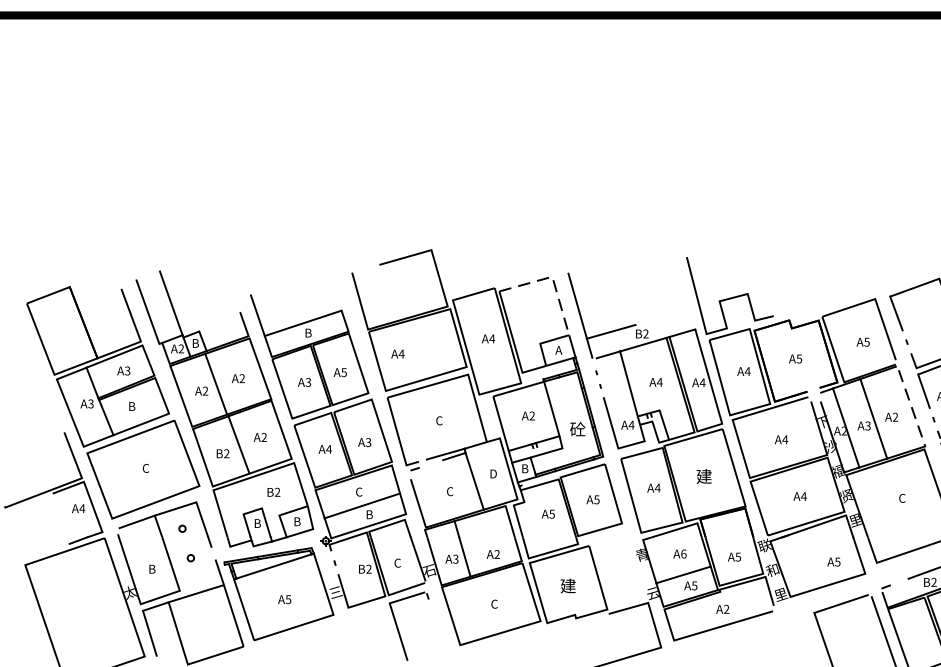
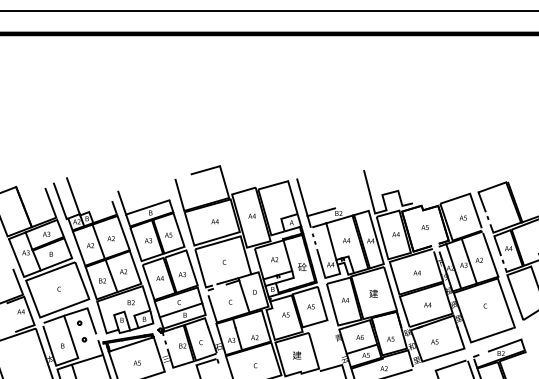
line: (552, 280) -> (288, 183), dashed -> solid
text: (396, 353) -> (214, 221), moved
line: (911, 408) -> (490, 255), dashed -> solid
text: (833, 561) -> (434, 341), moved

